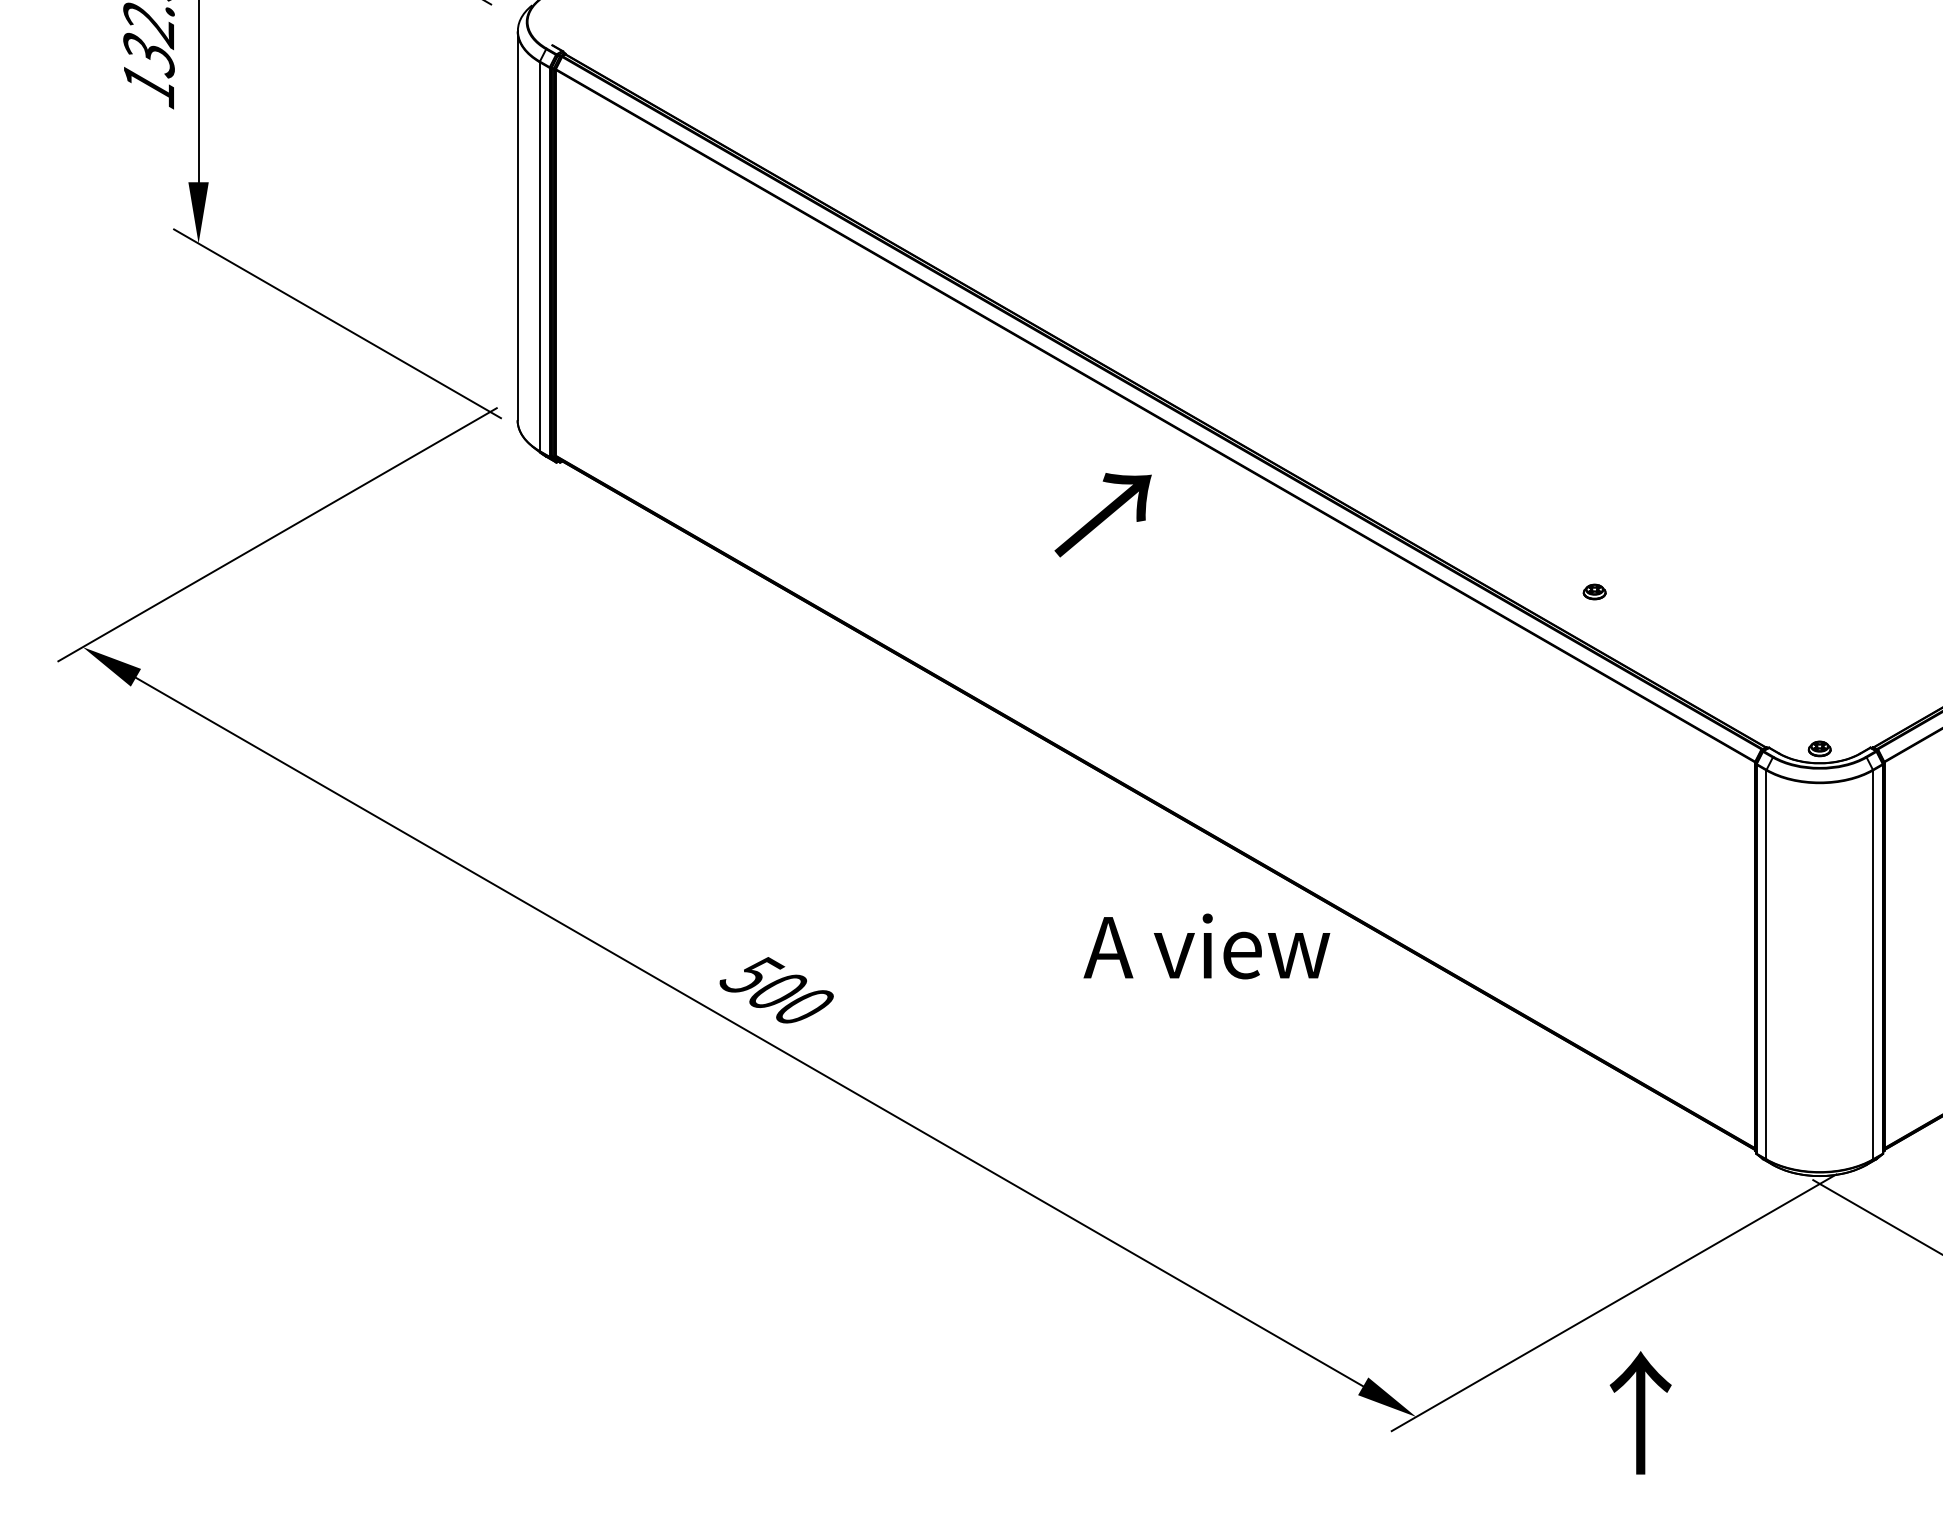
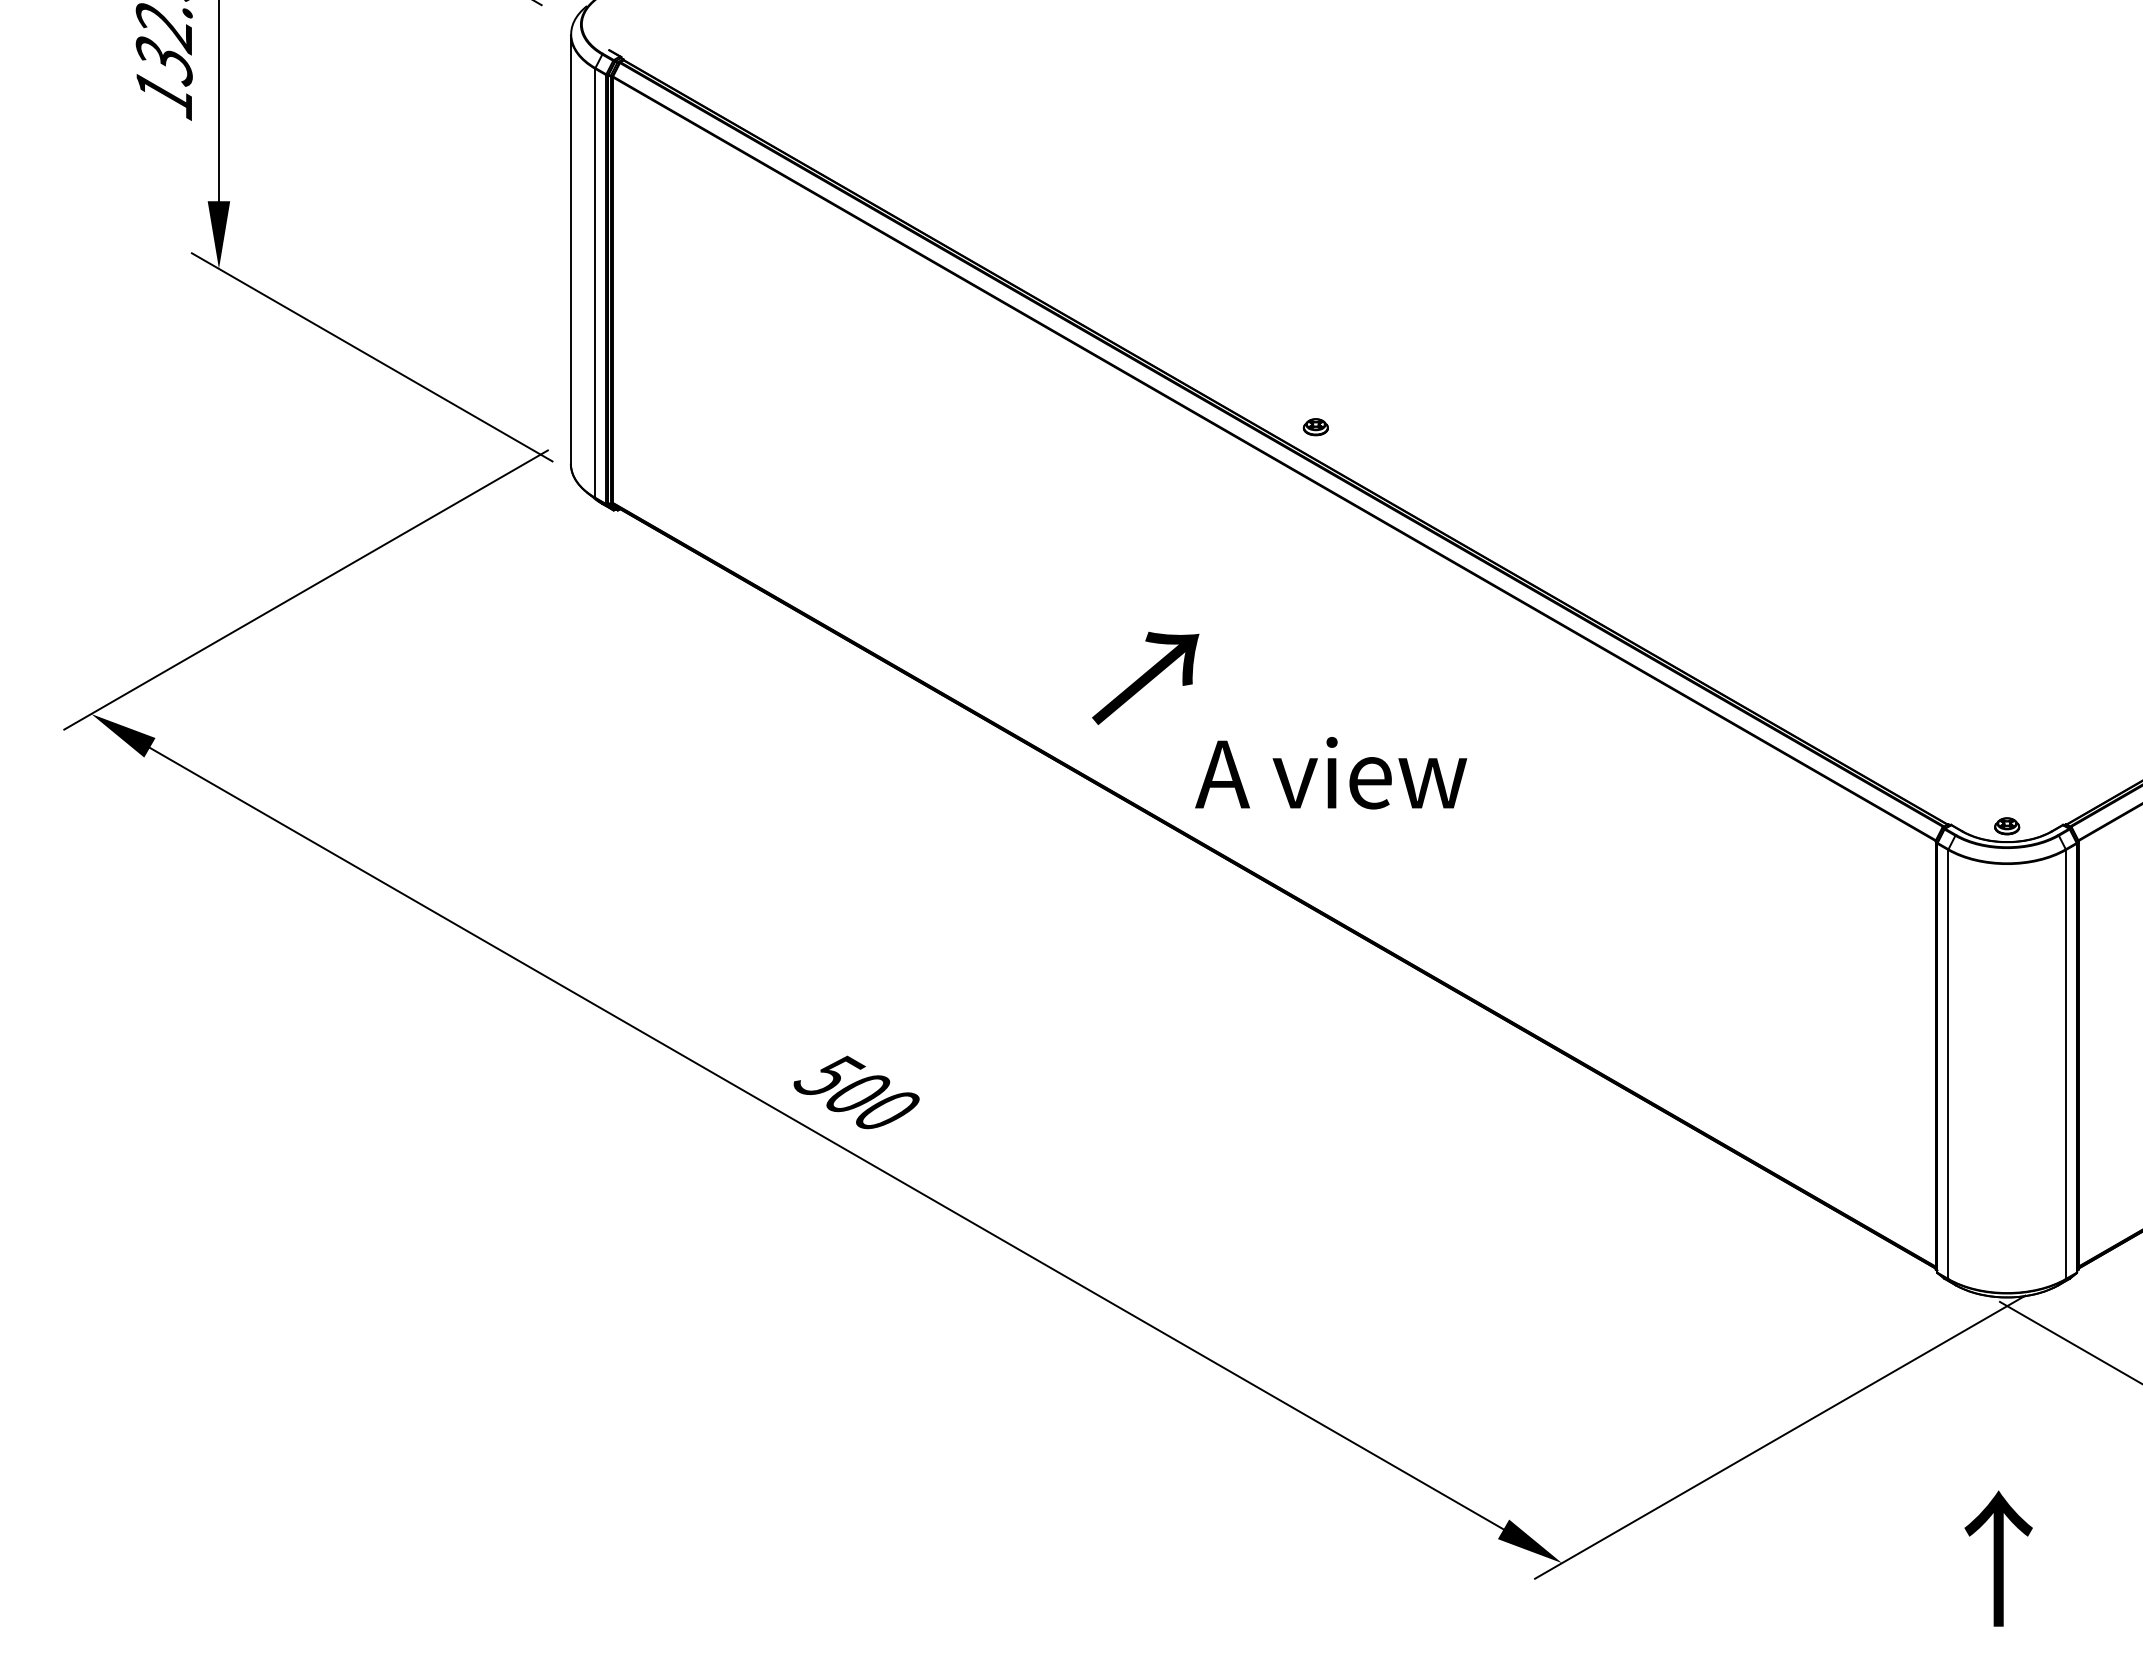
text: (1102, 514) -> (1145, 677), moved
part: (1594, 592) -> (1315, 427), moved
text: (1207, 946) -> (1331, 773), moved
text: (1640, 1412) -> (1998, 1558), moved

